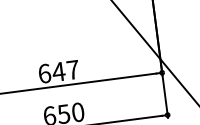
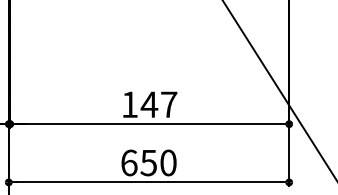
text: (45, 73) -> (130, 104), 647 -> 147

